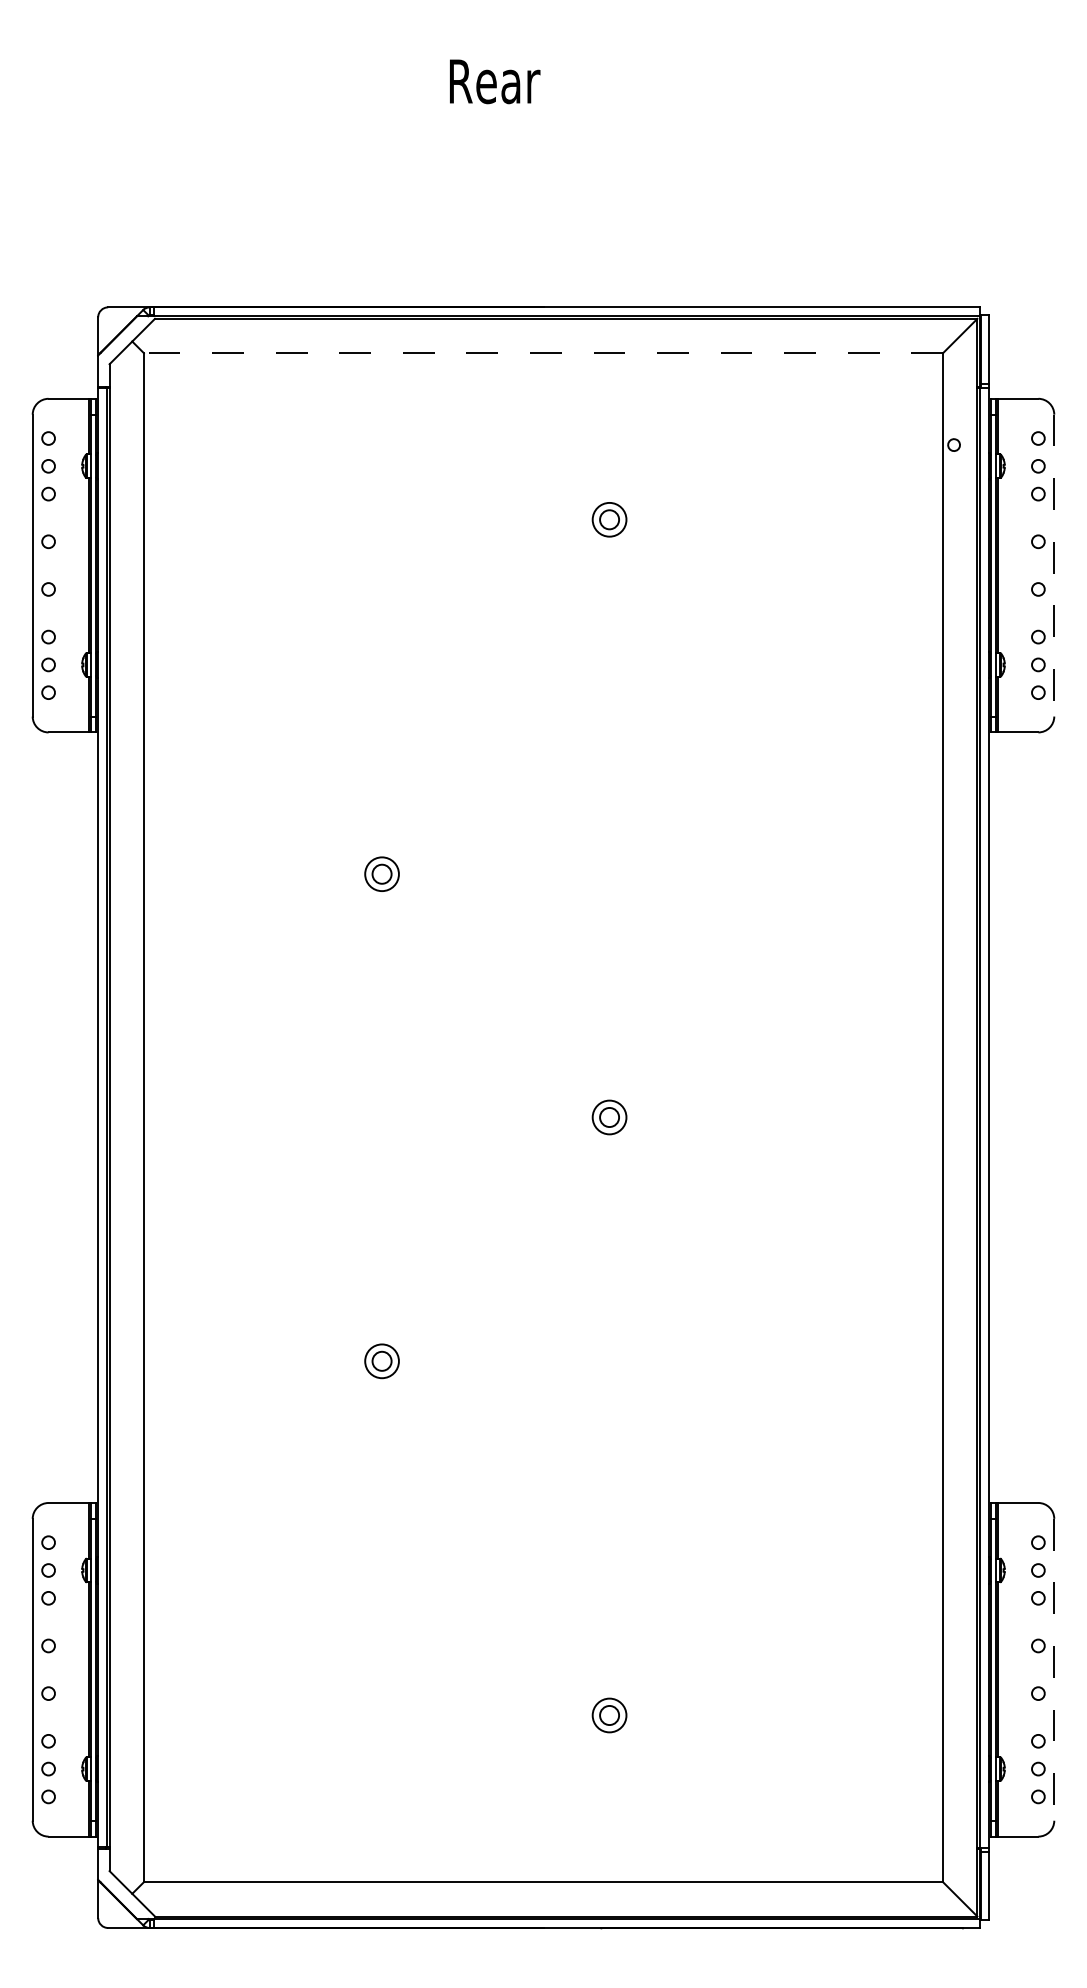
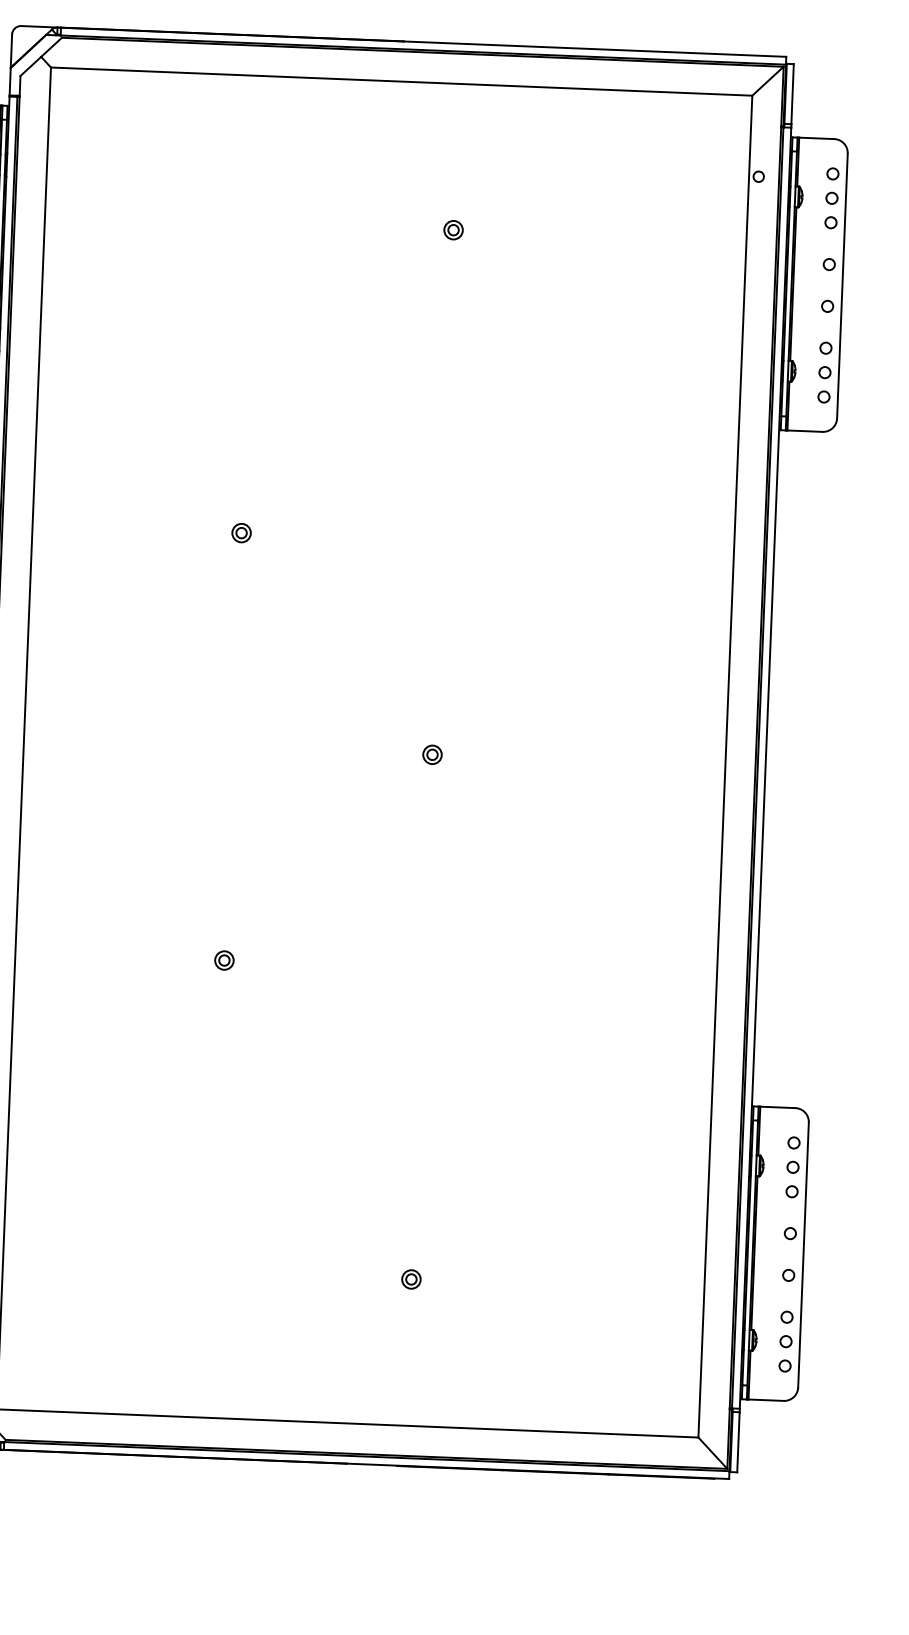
line: (543, 353) -> (401, 81), dashed -> solid
part: (608, 519) -> (452, 229), size x0.62
line: (1054, 565) -> (842, 285), dashed -> solid
part: (381, 873) -> (241, 532), size x0.62
part: (608, 1117) -> (431, 754), size x0.62
part: (381, 1360) -> (223, 959), size x0.62
line: (1054, 1669) -> (803, 1254), dashed -> solid
part: (608, 1715) -> (410, 1279), size x0.62

